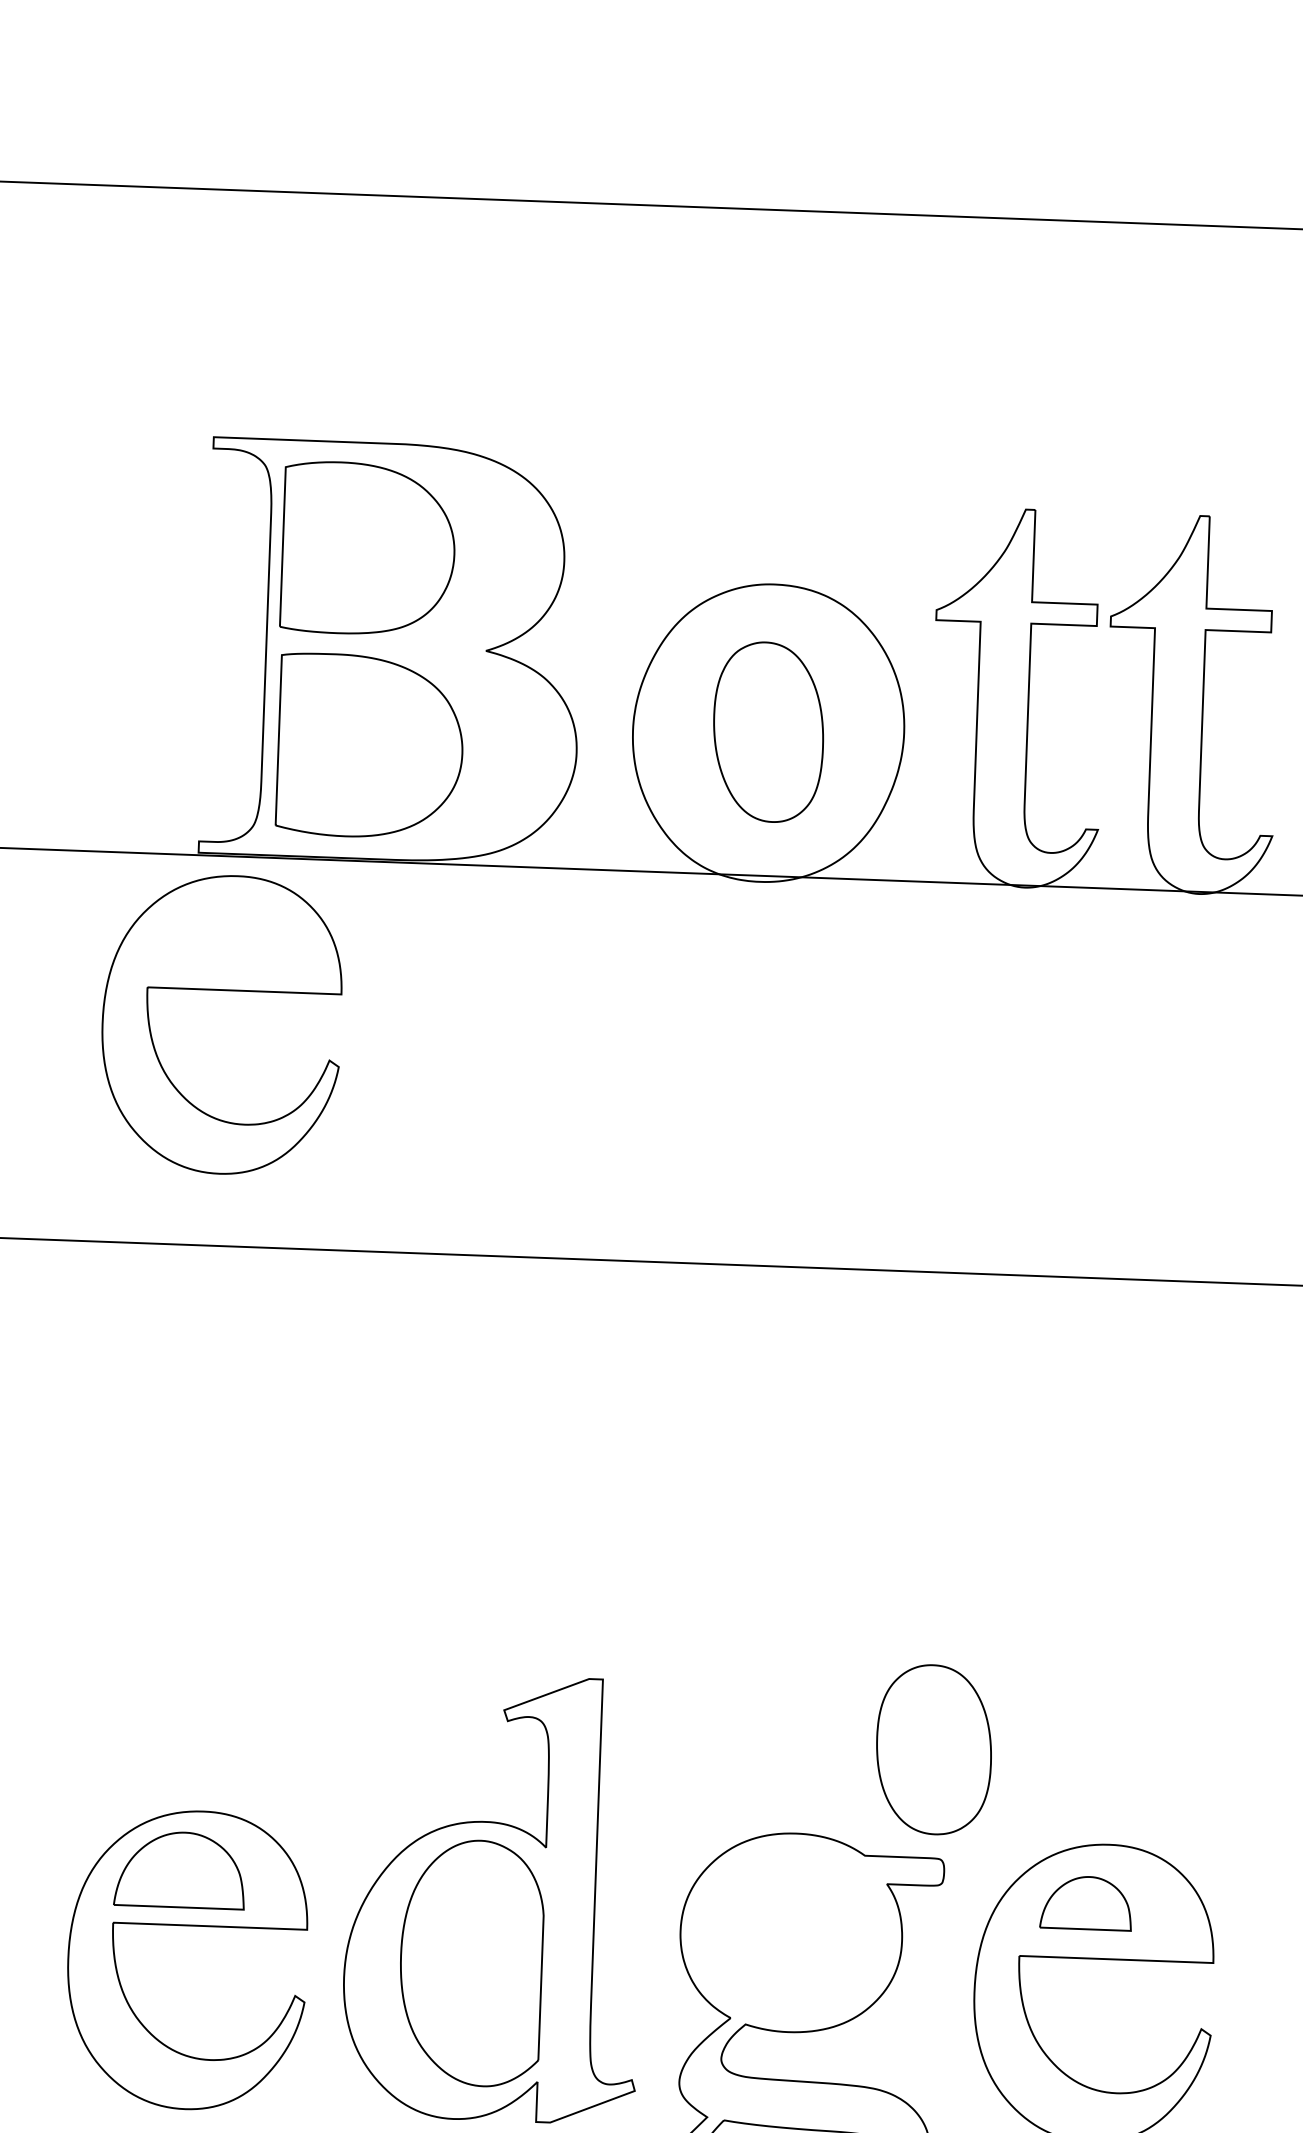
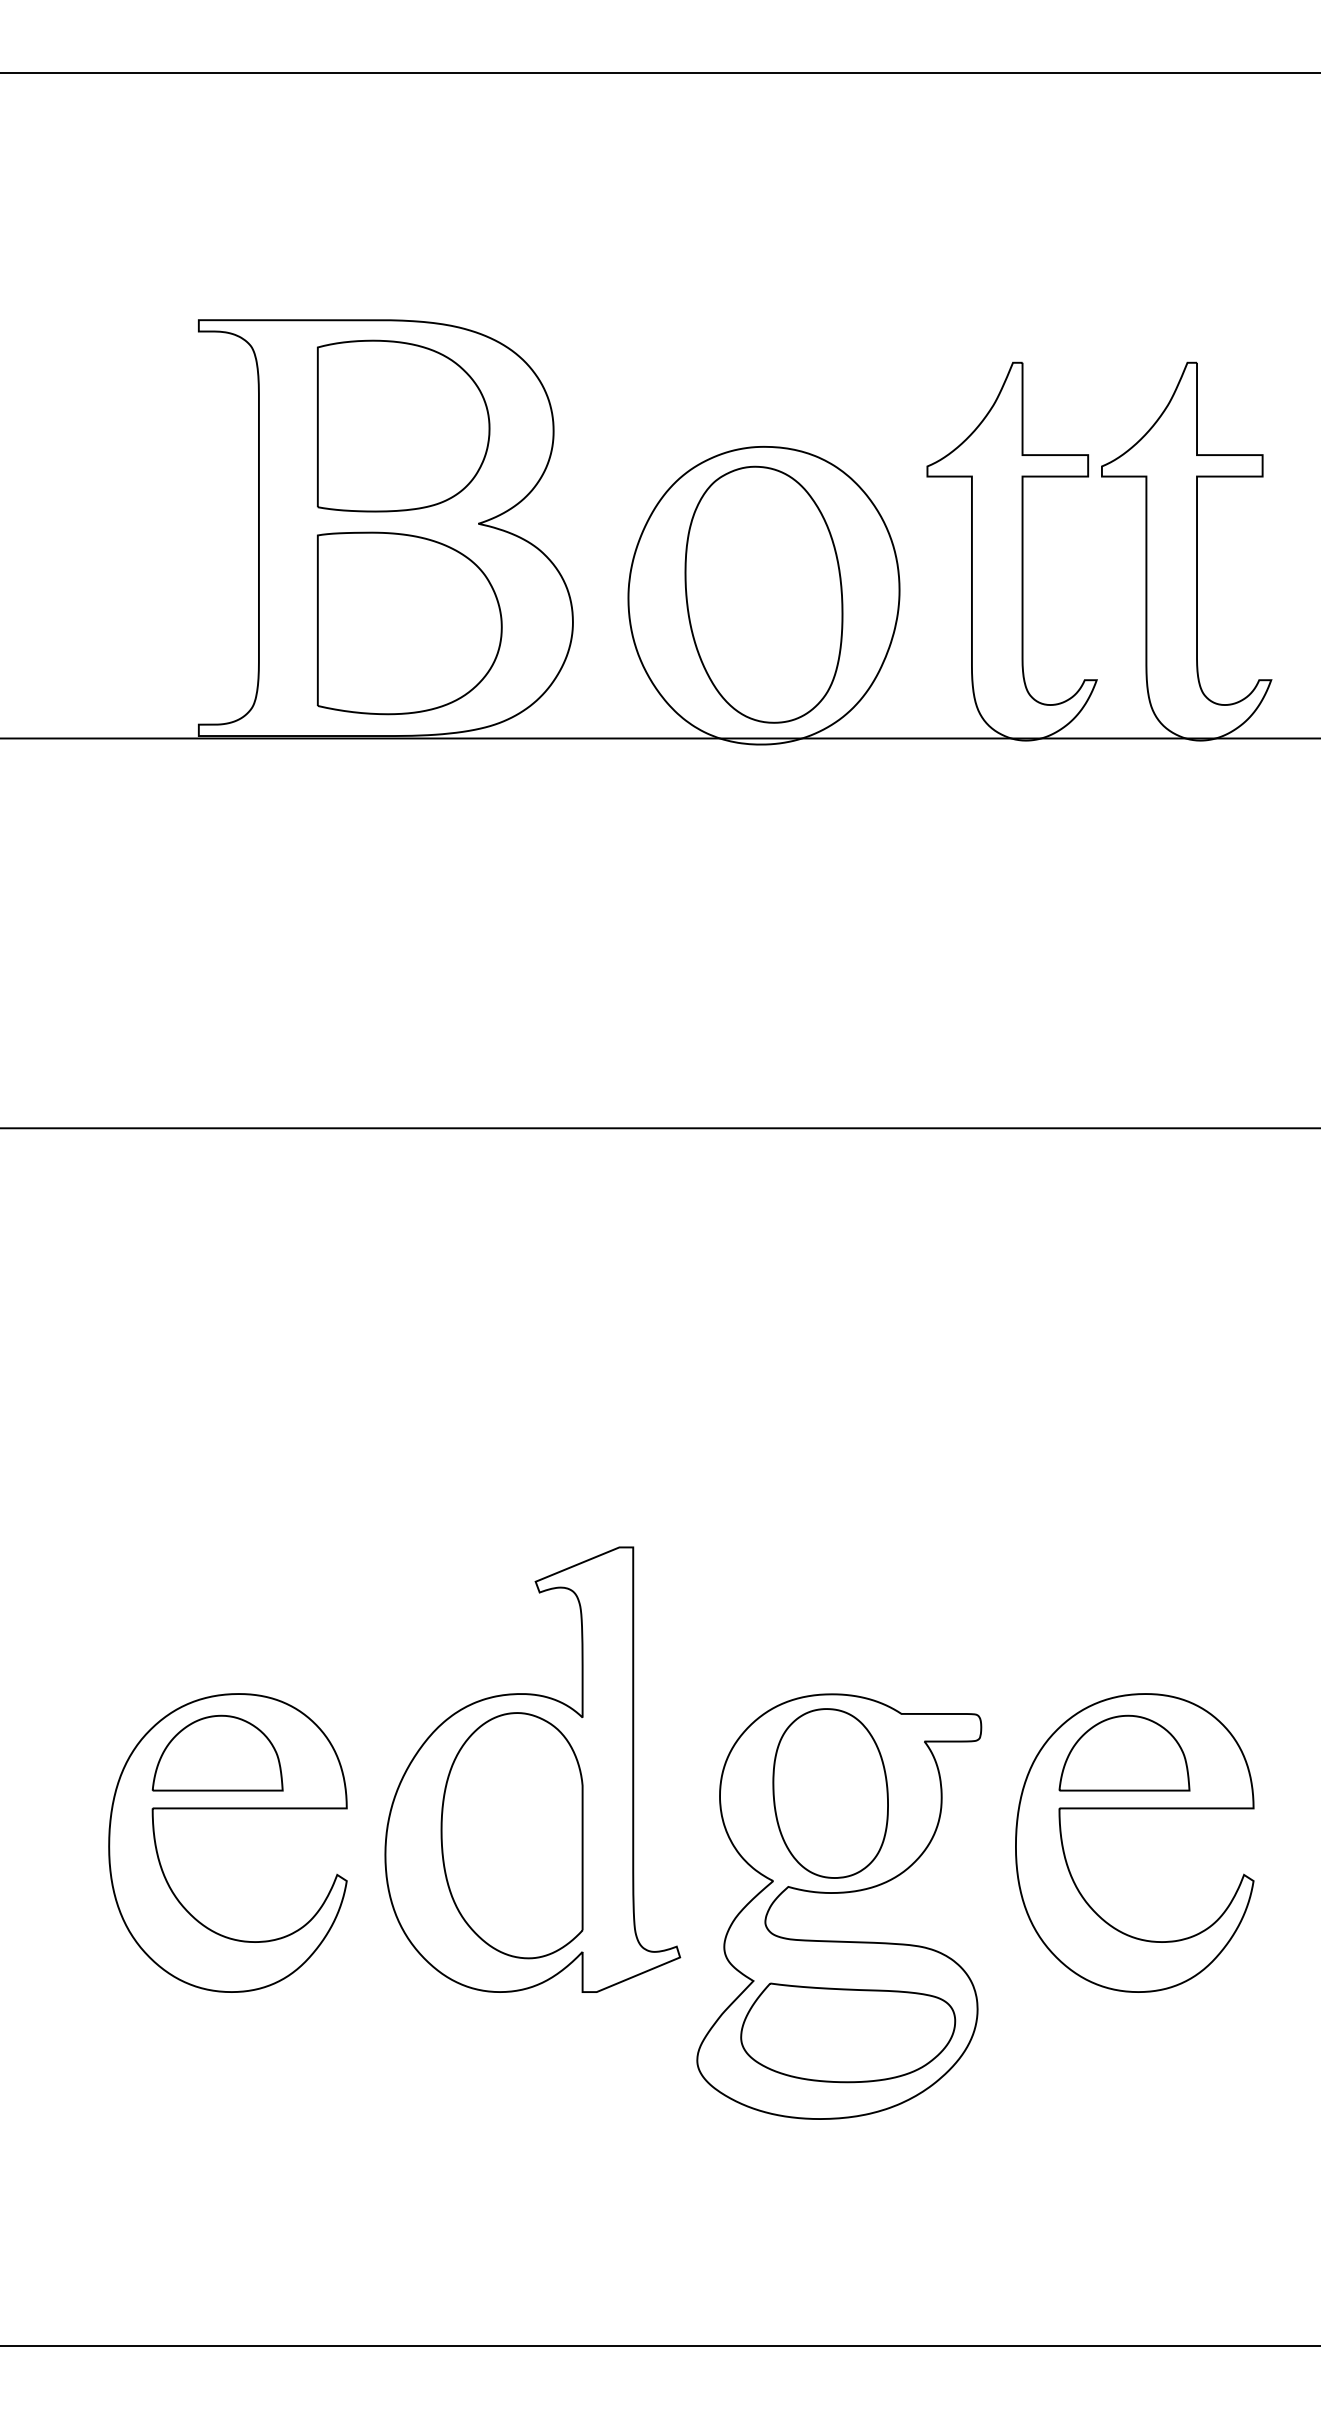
part: (368, 548) -> (403, 425), moved
part: (768, 732) -> (763, 594), size x1.43
part: (370, 746) -> (409, 623), moved
part: (222, 991) -> (227, 873), removed
part: (933, 1749) -> (830, 1793), moved
part: (1086, 1902) -> (1124, 1752), size x1.43

